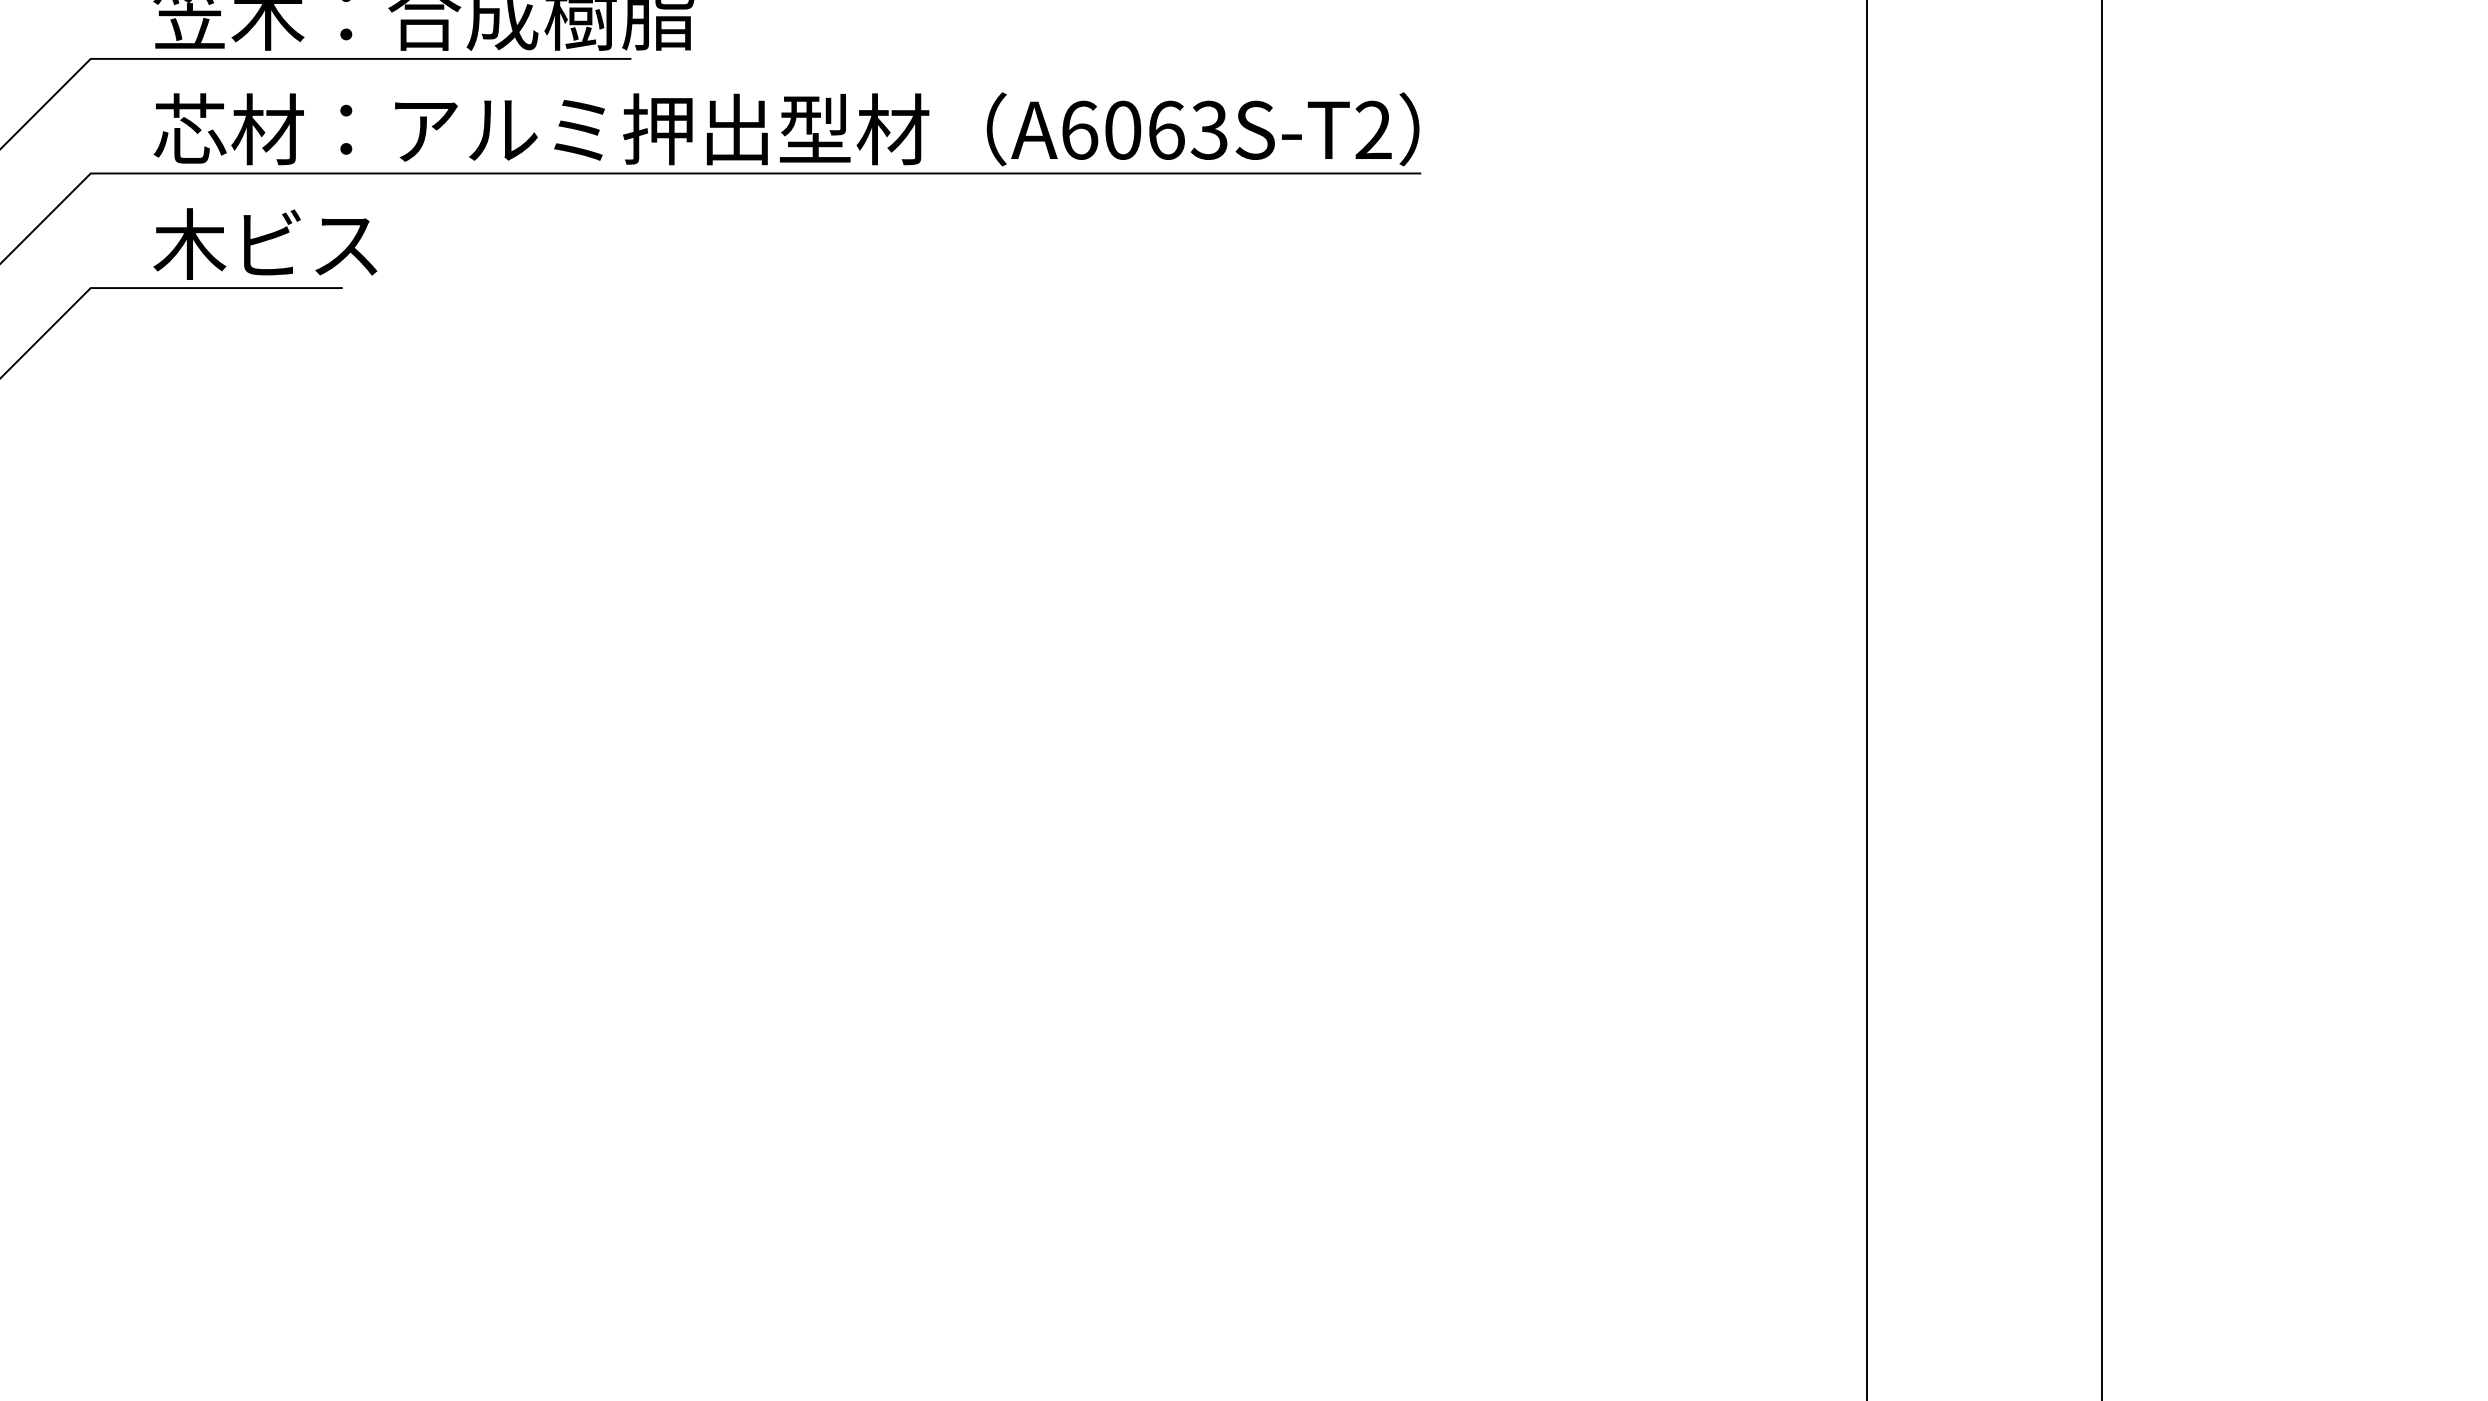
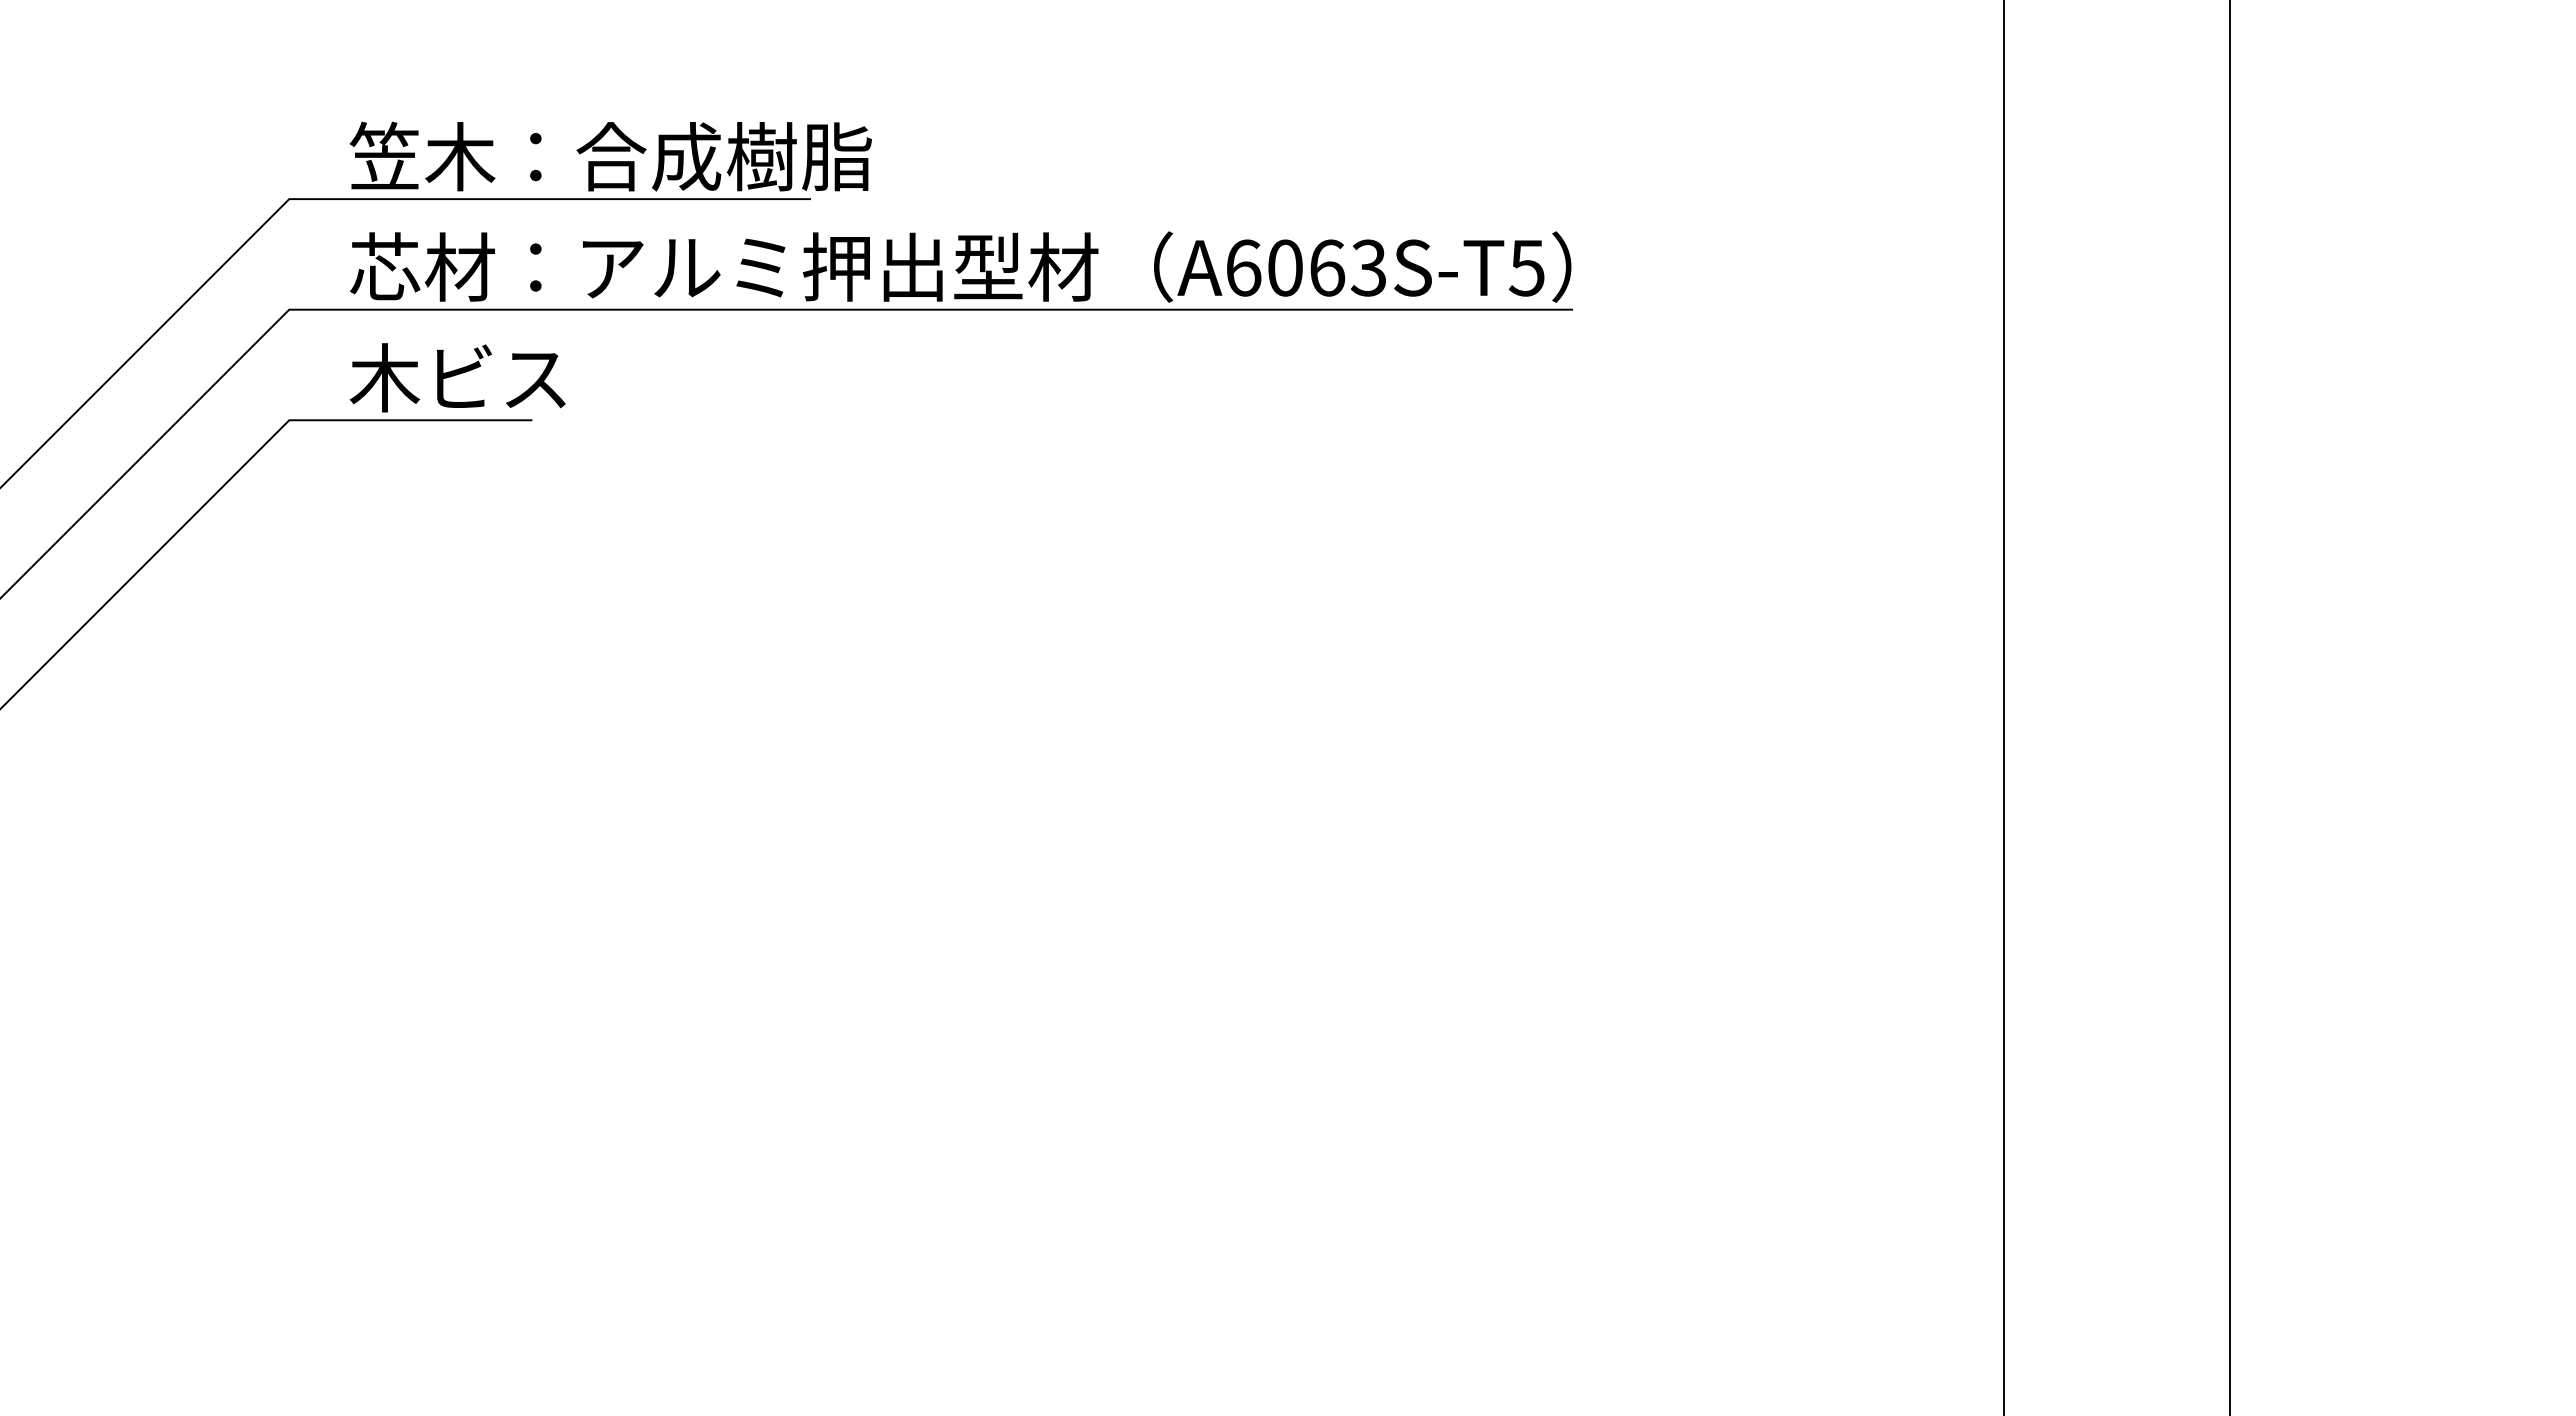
text: (1372, 129) -> (1526, 267), A6063S-T2 -> A6063S-T5

